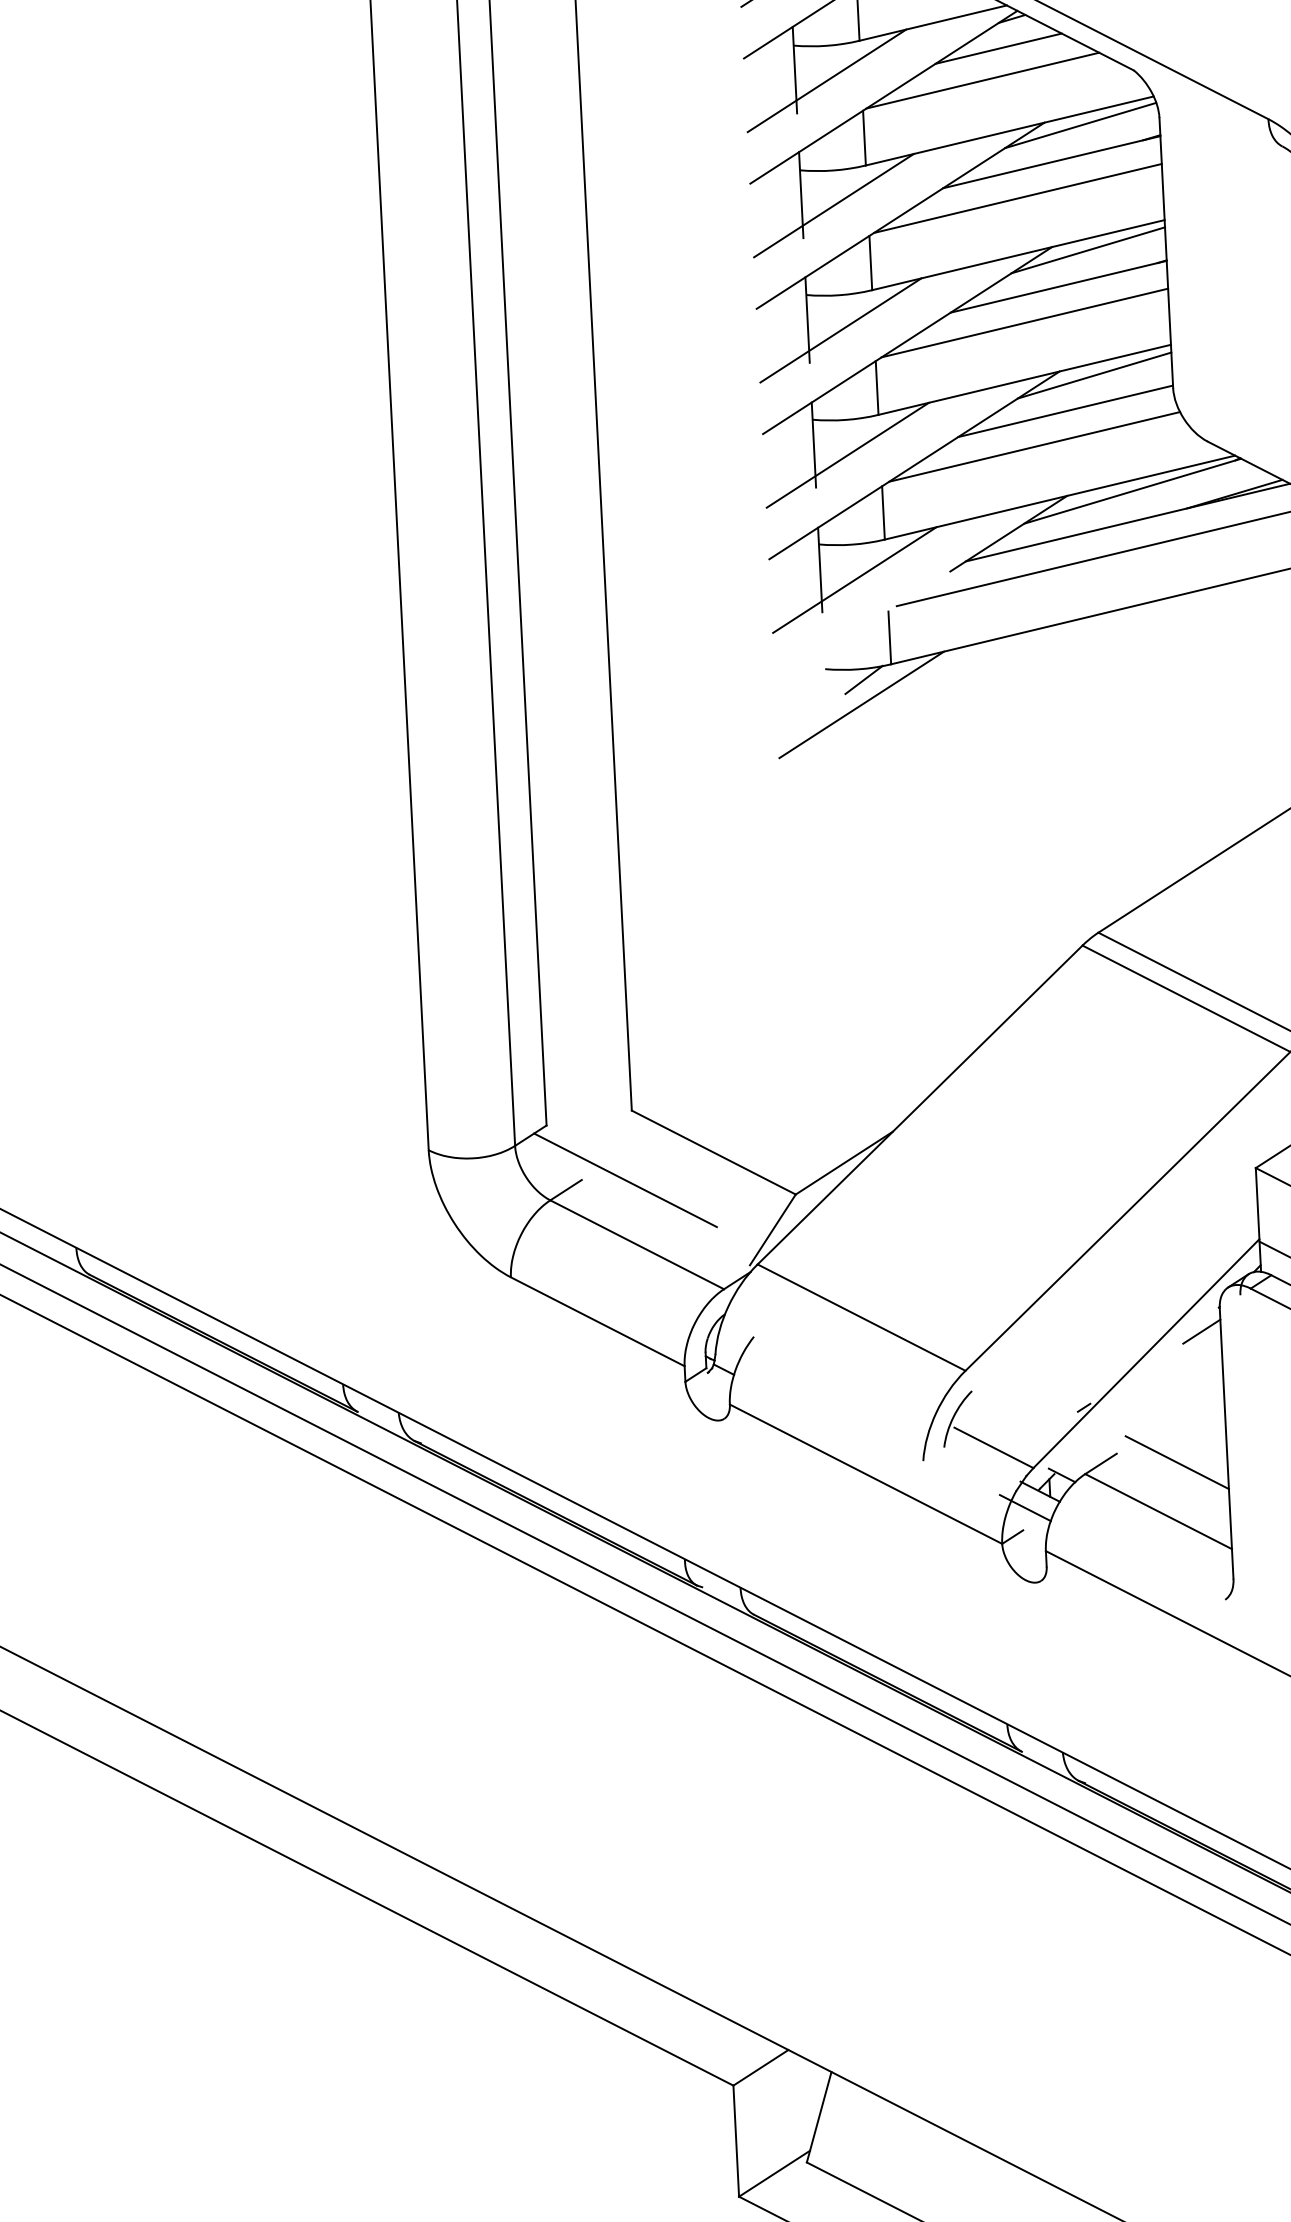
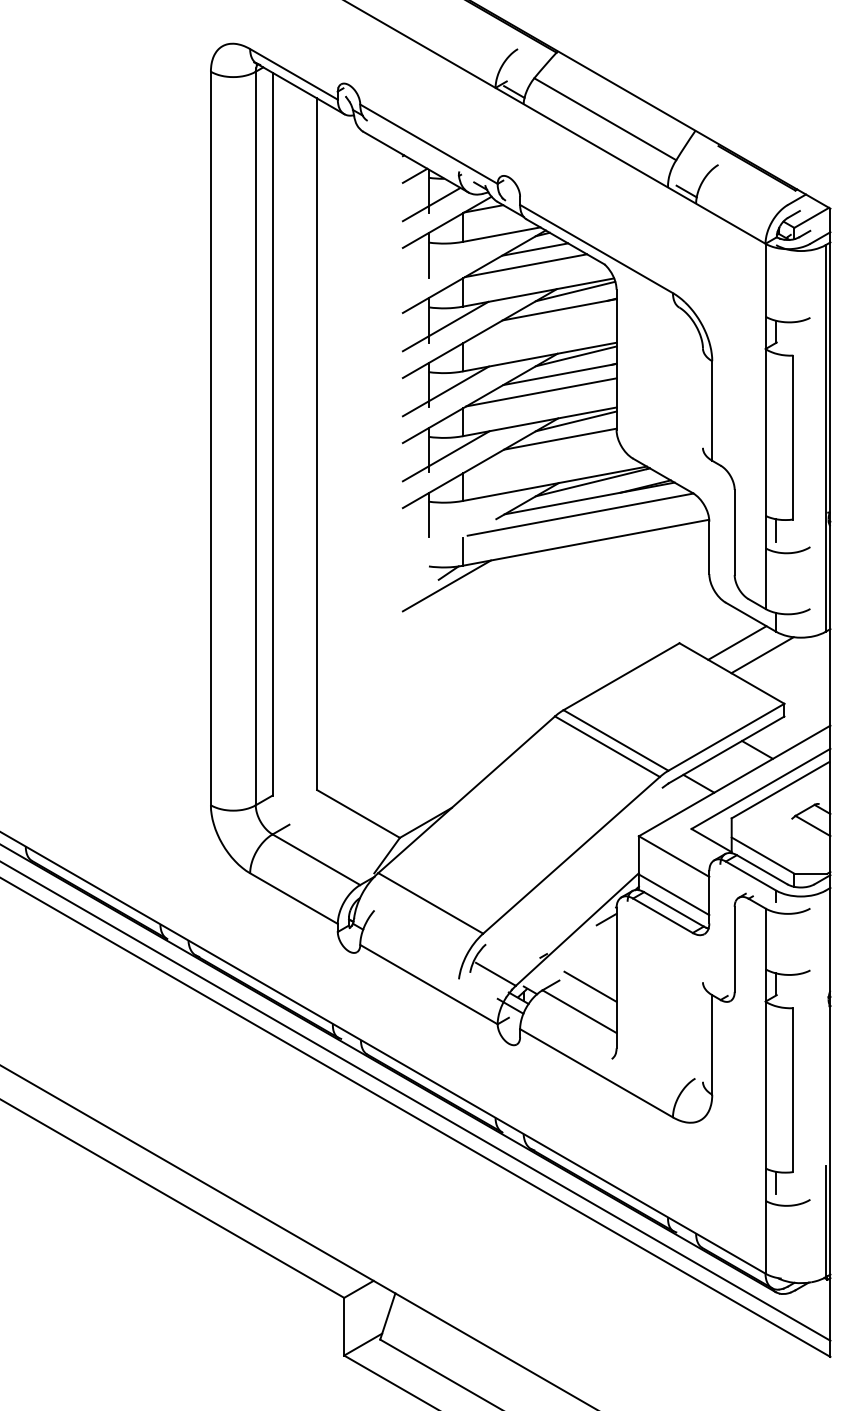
line: (825, 80) -> (444, 261), removed
line: (1016, 198) -> (540, 327), removed
line: (1035, 446) -> (543, 456), removed
line: (854, 578) -> (446, 520), removed
line: (624, 1179) -> (311, 825), removed

